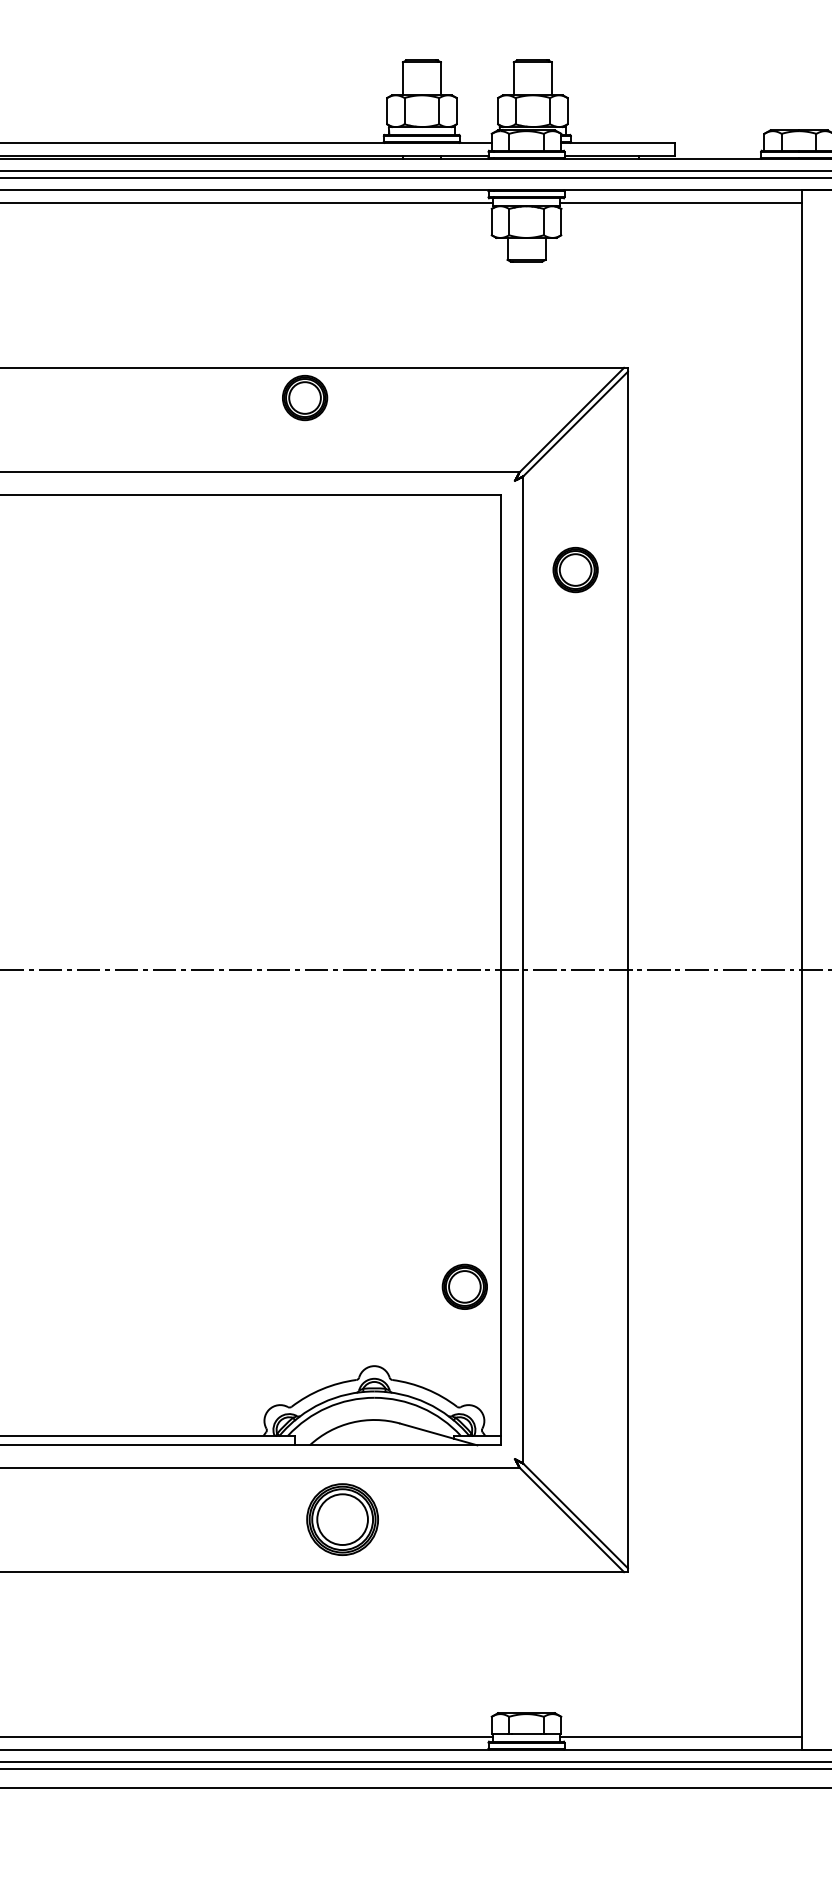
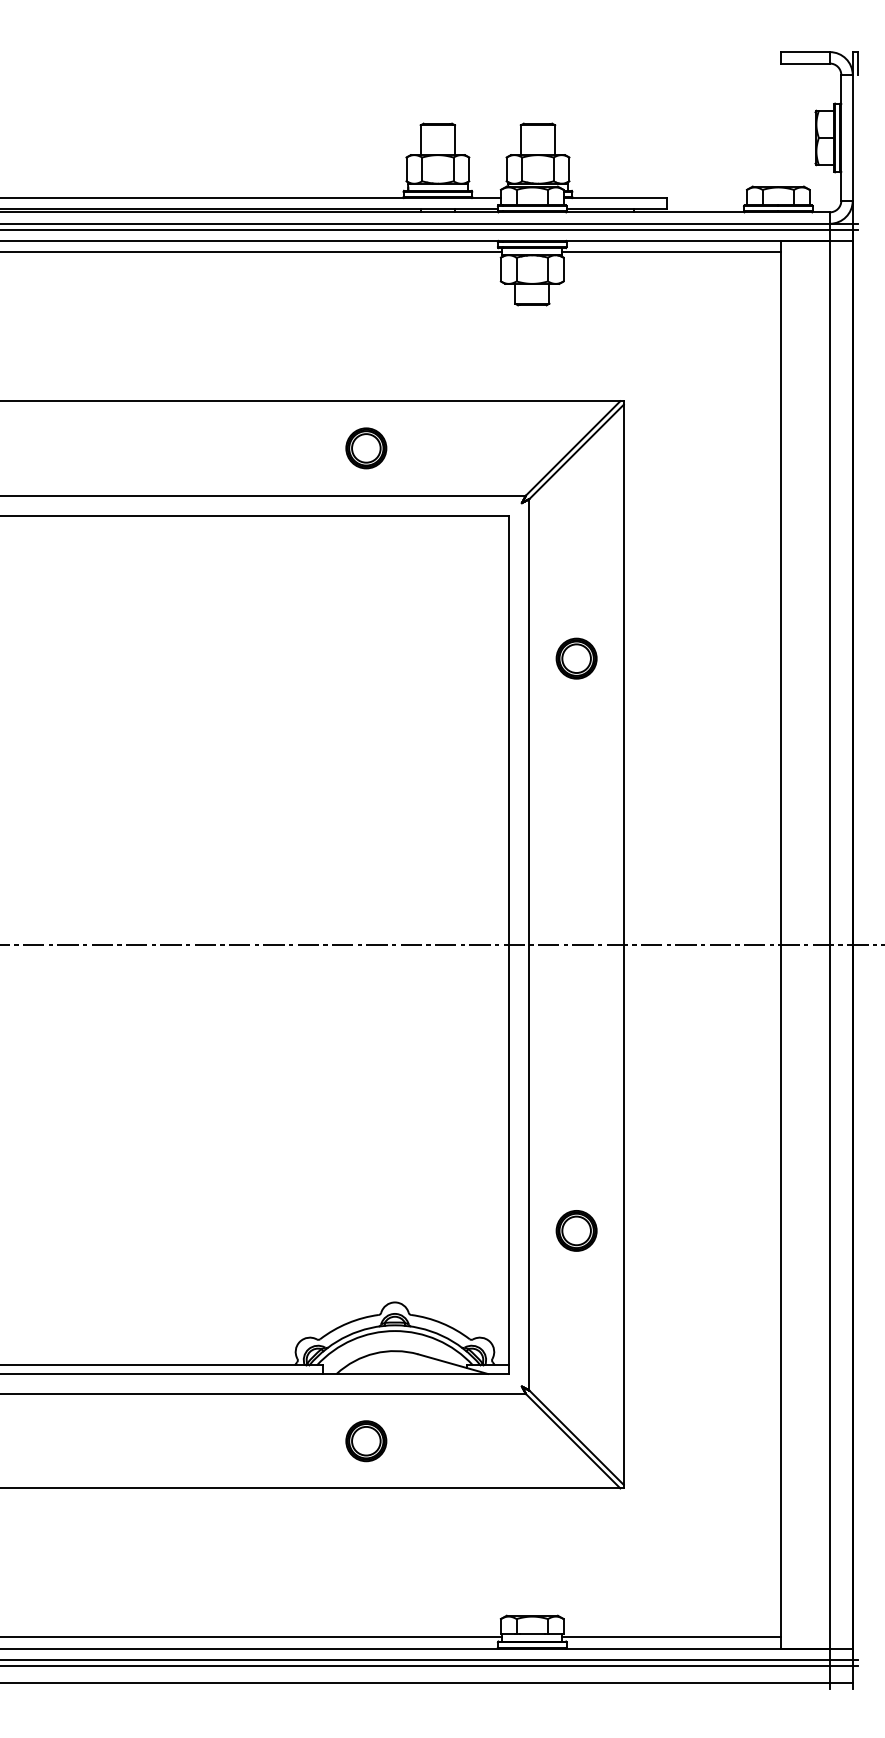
part: (305, 398) -> (366, 448), moved
part: (575, 569) -> (576, 658), moved
part: (464, 1286) -> (576, 1230), moved
part: (342, 1520) -> (366, 1441), size x0.62

